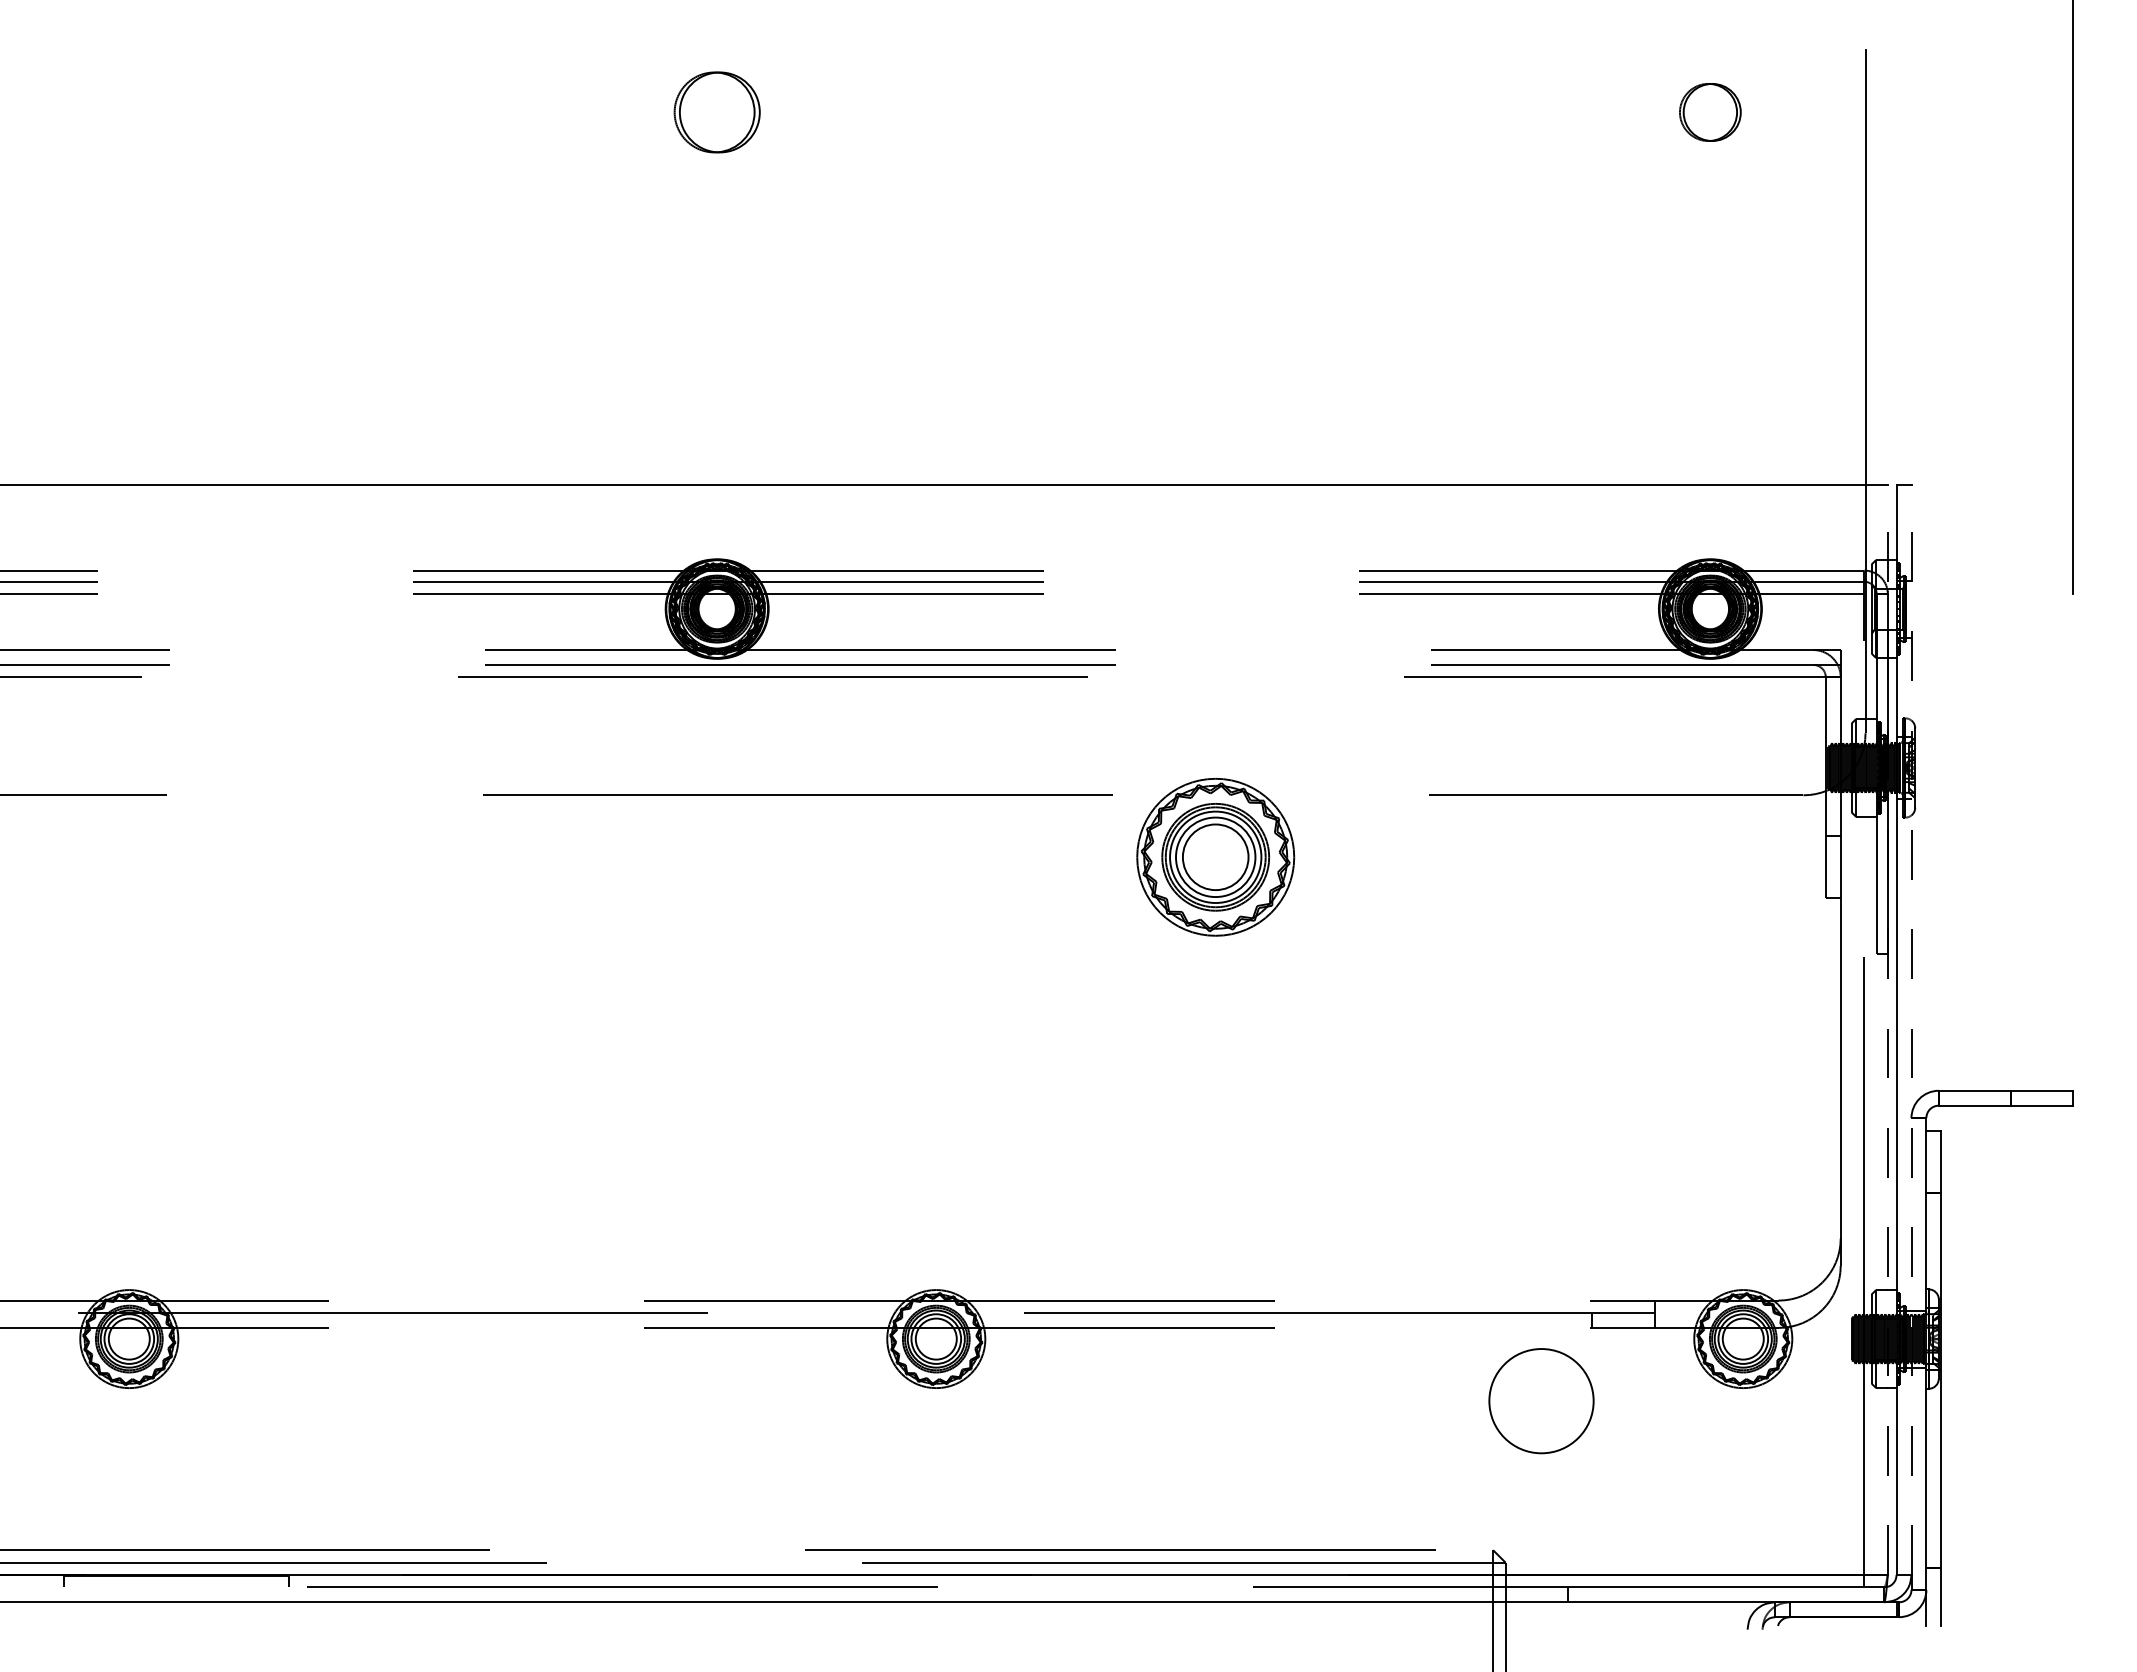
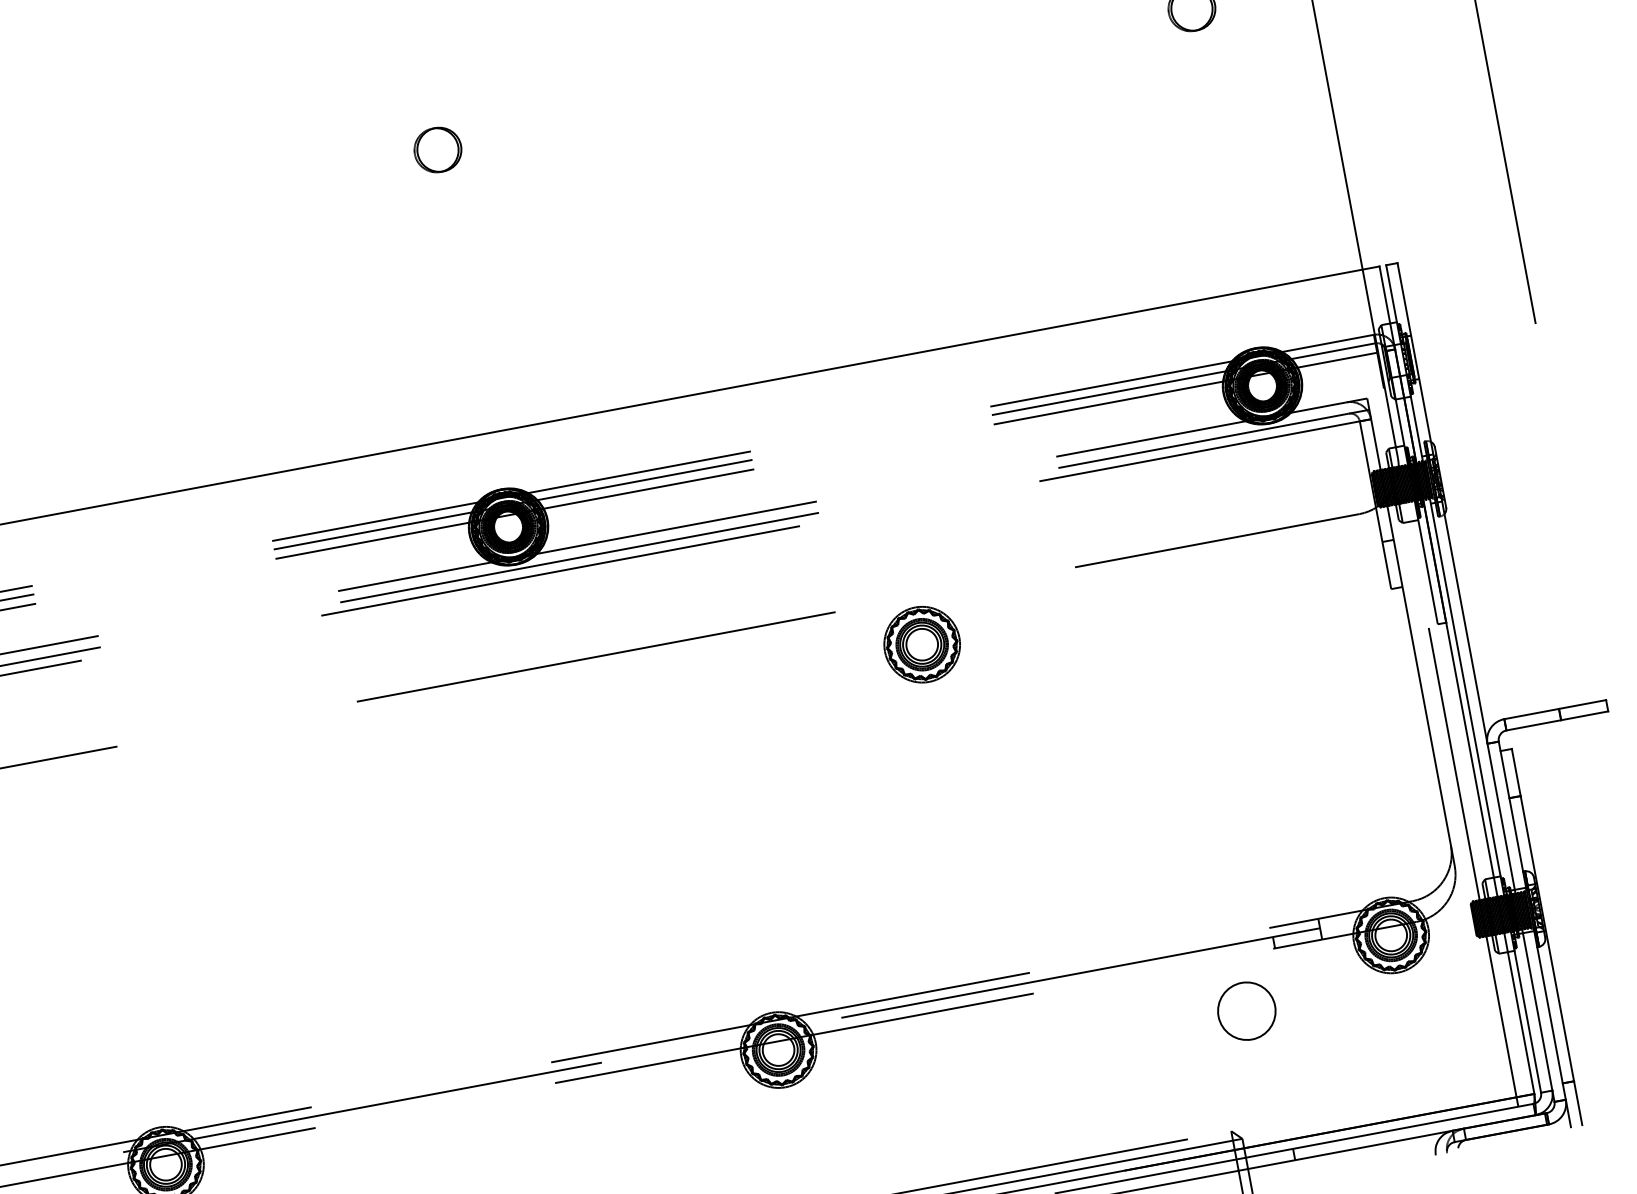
part: (716, 112) -> (437, 150), size x0.71
part: (1215, 857) -> (922, 644), size x0.62
line: (1887, 1029) -> (1456, 679), dashed -> solid
line: (1911, 1029) -> (1474, 676), dashed -> solid
circle: (1541, 1400) -> (1246, 1010), size x0.71

